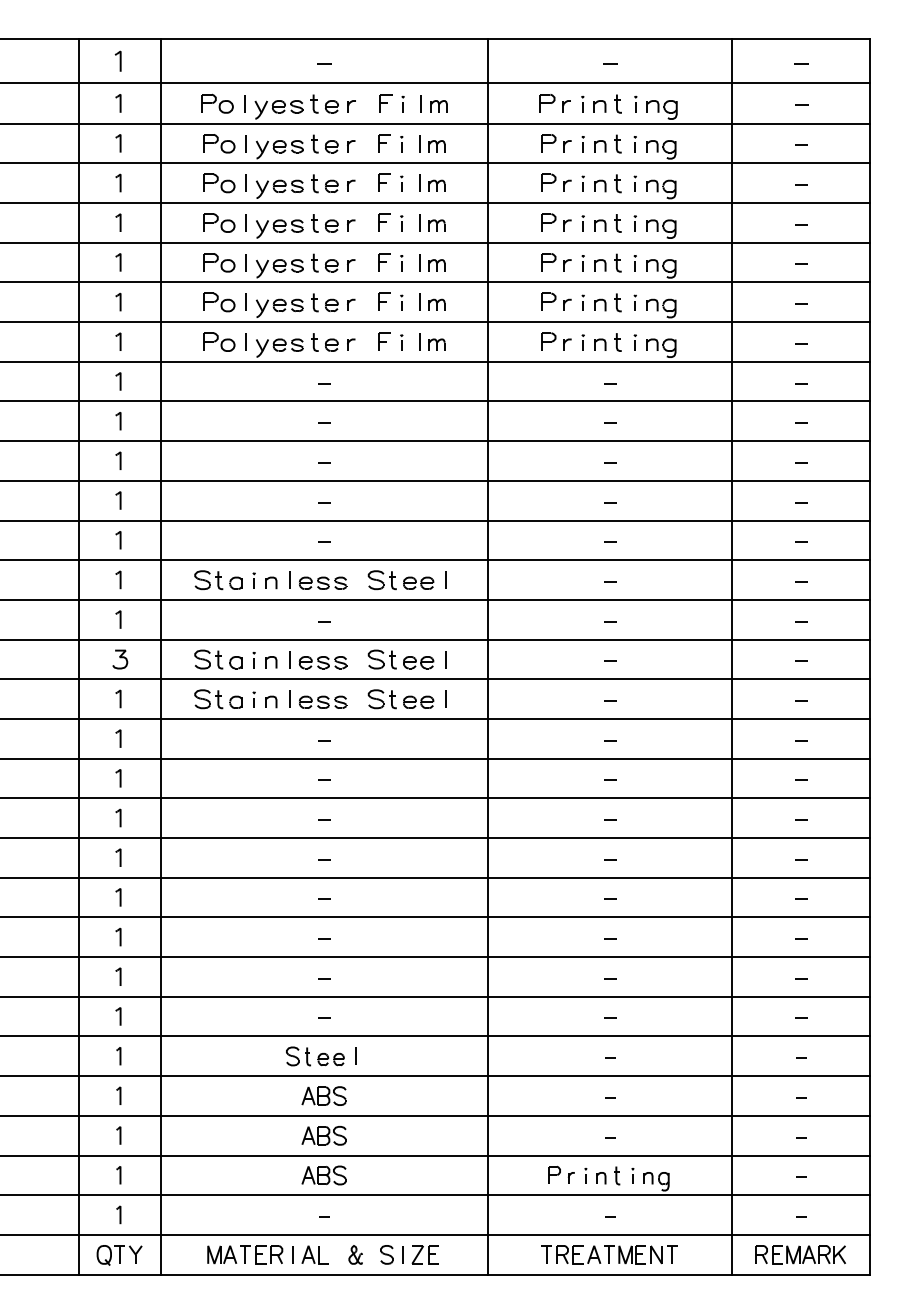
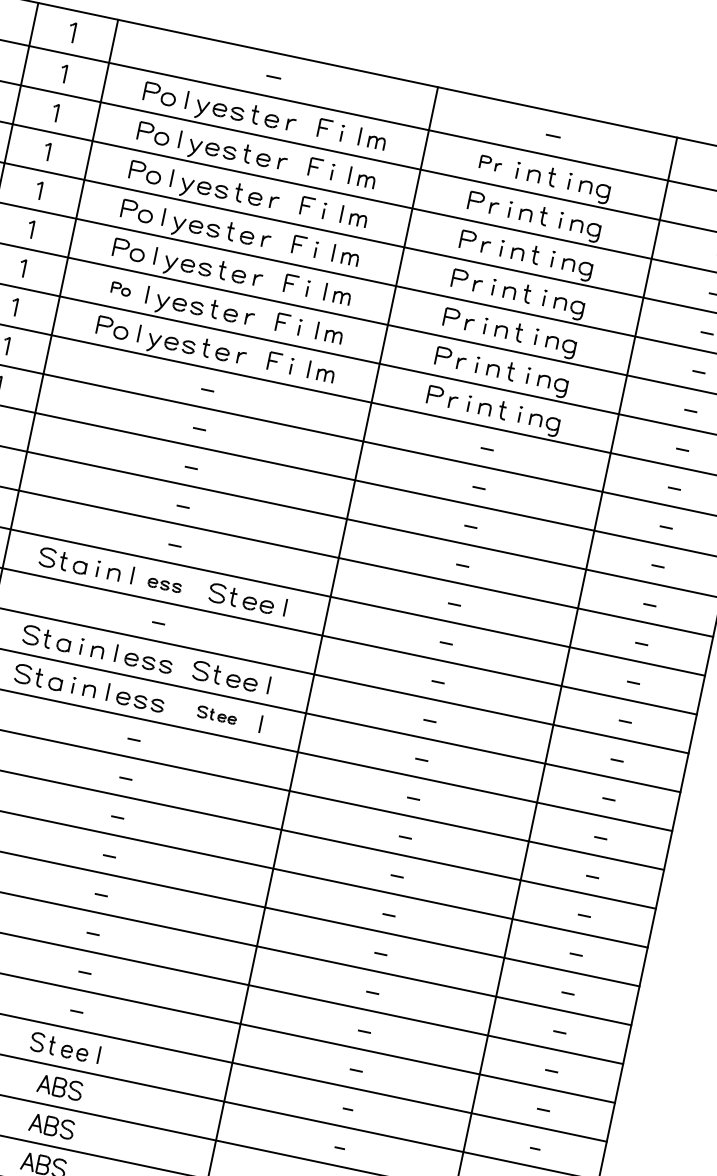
part: (554, 103) -> (490, 163), size x0.7
part: (219, 302) -> (121, 289), size x0.6
part: (322, 582) -> (164, 584), size x0.7
part: (400, 699) -> (216, 715), size x0.6

